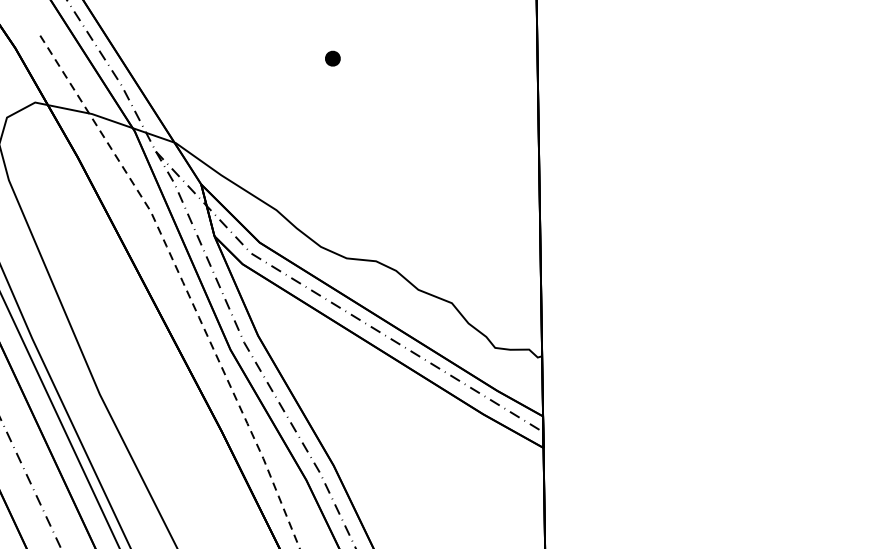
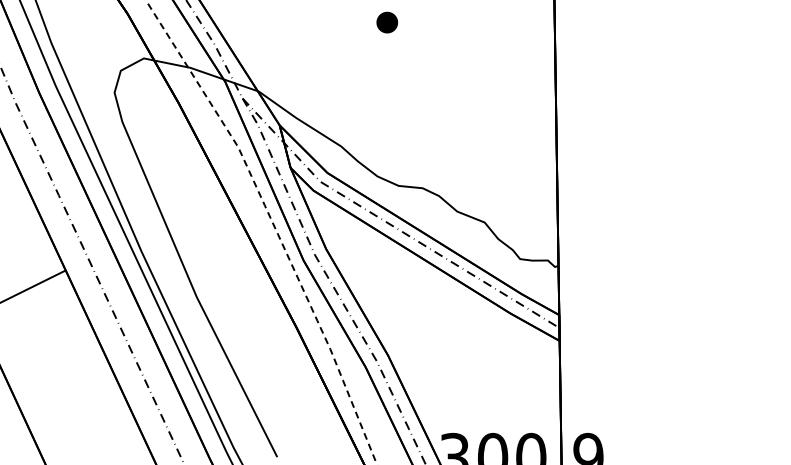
part: (333, 58) -> (387, 22), size x1.67

